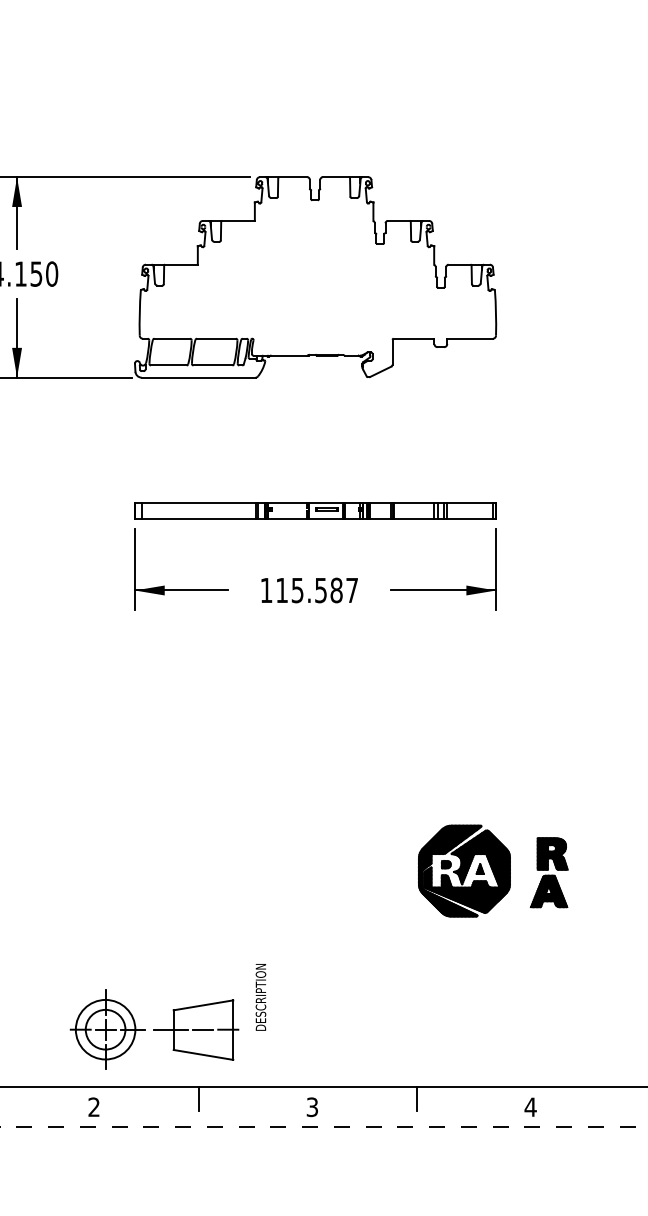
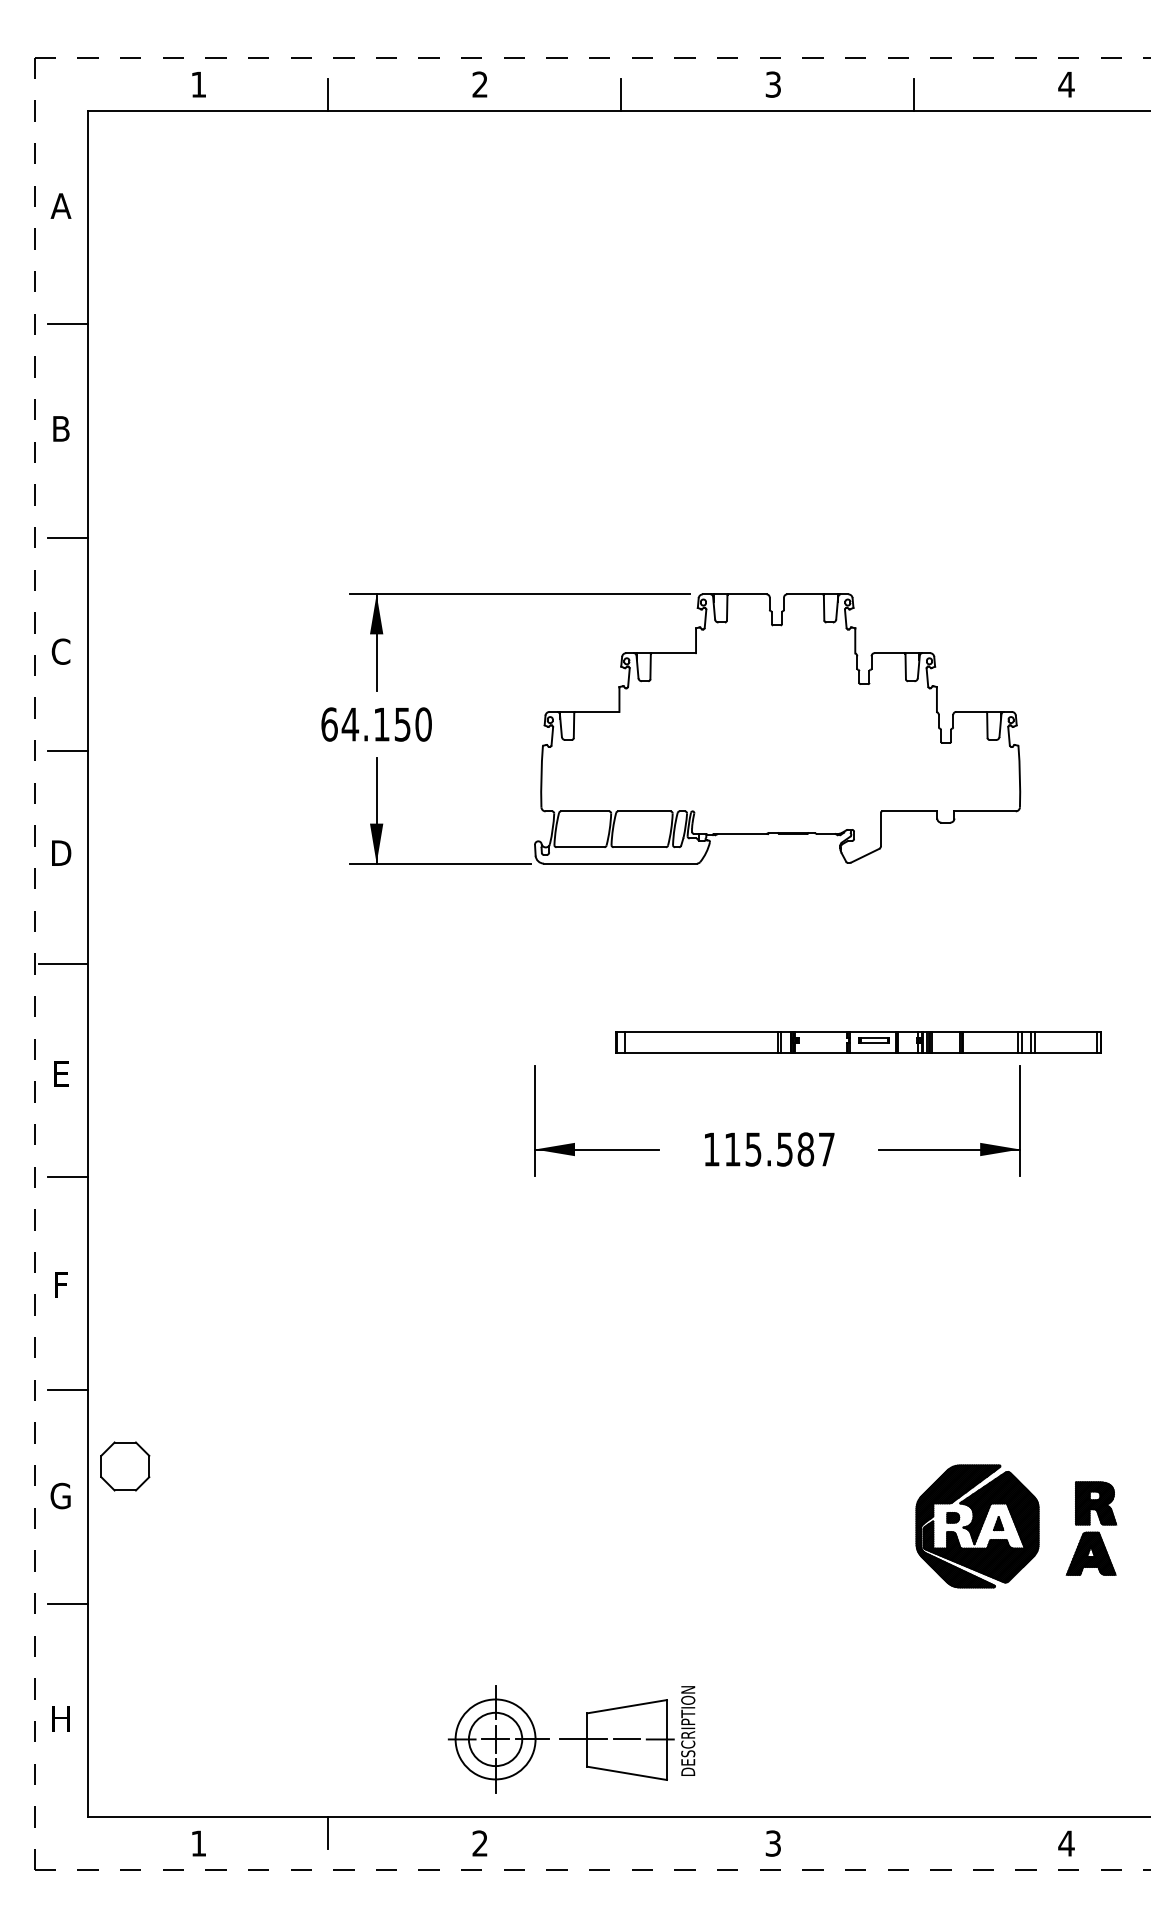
part: (315, 510) -> (858, 1042), moved
text: (261, 996) -> (688, 1730), moved
line: (199, 1098) -> (621, 1832), removed
line: (417, 1098) -> (914, 1832), removed

